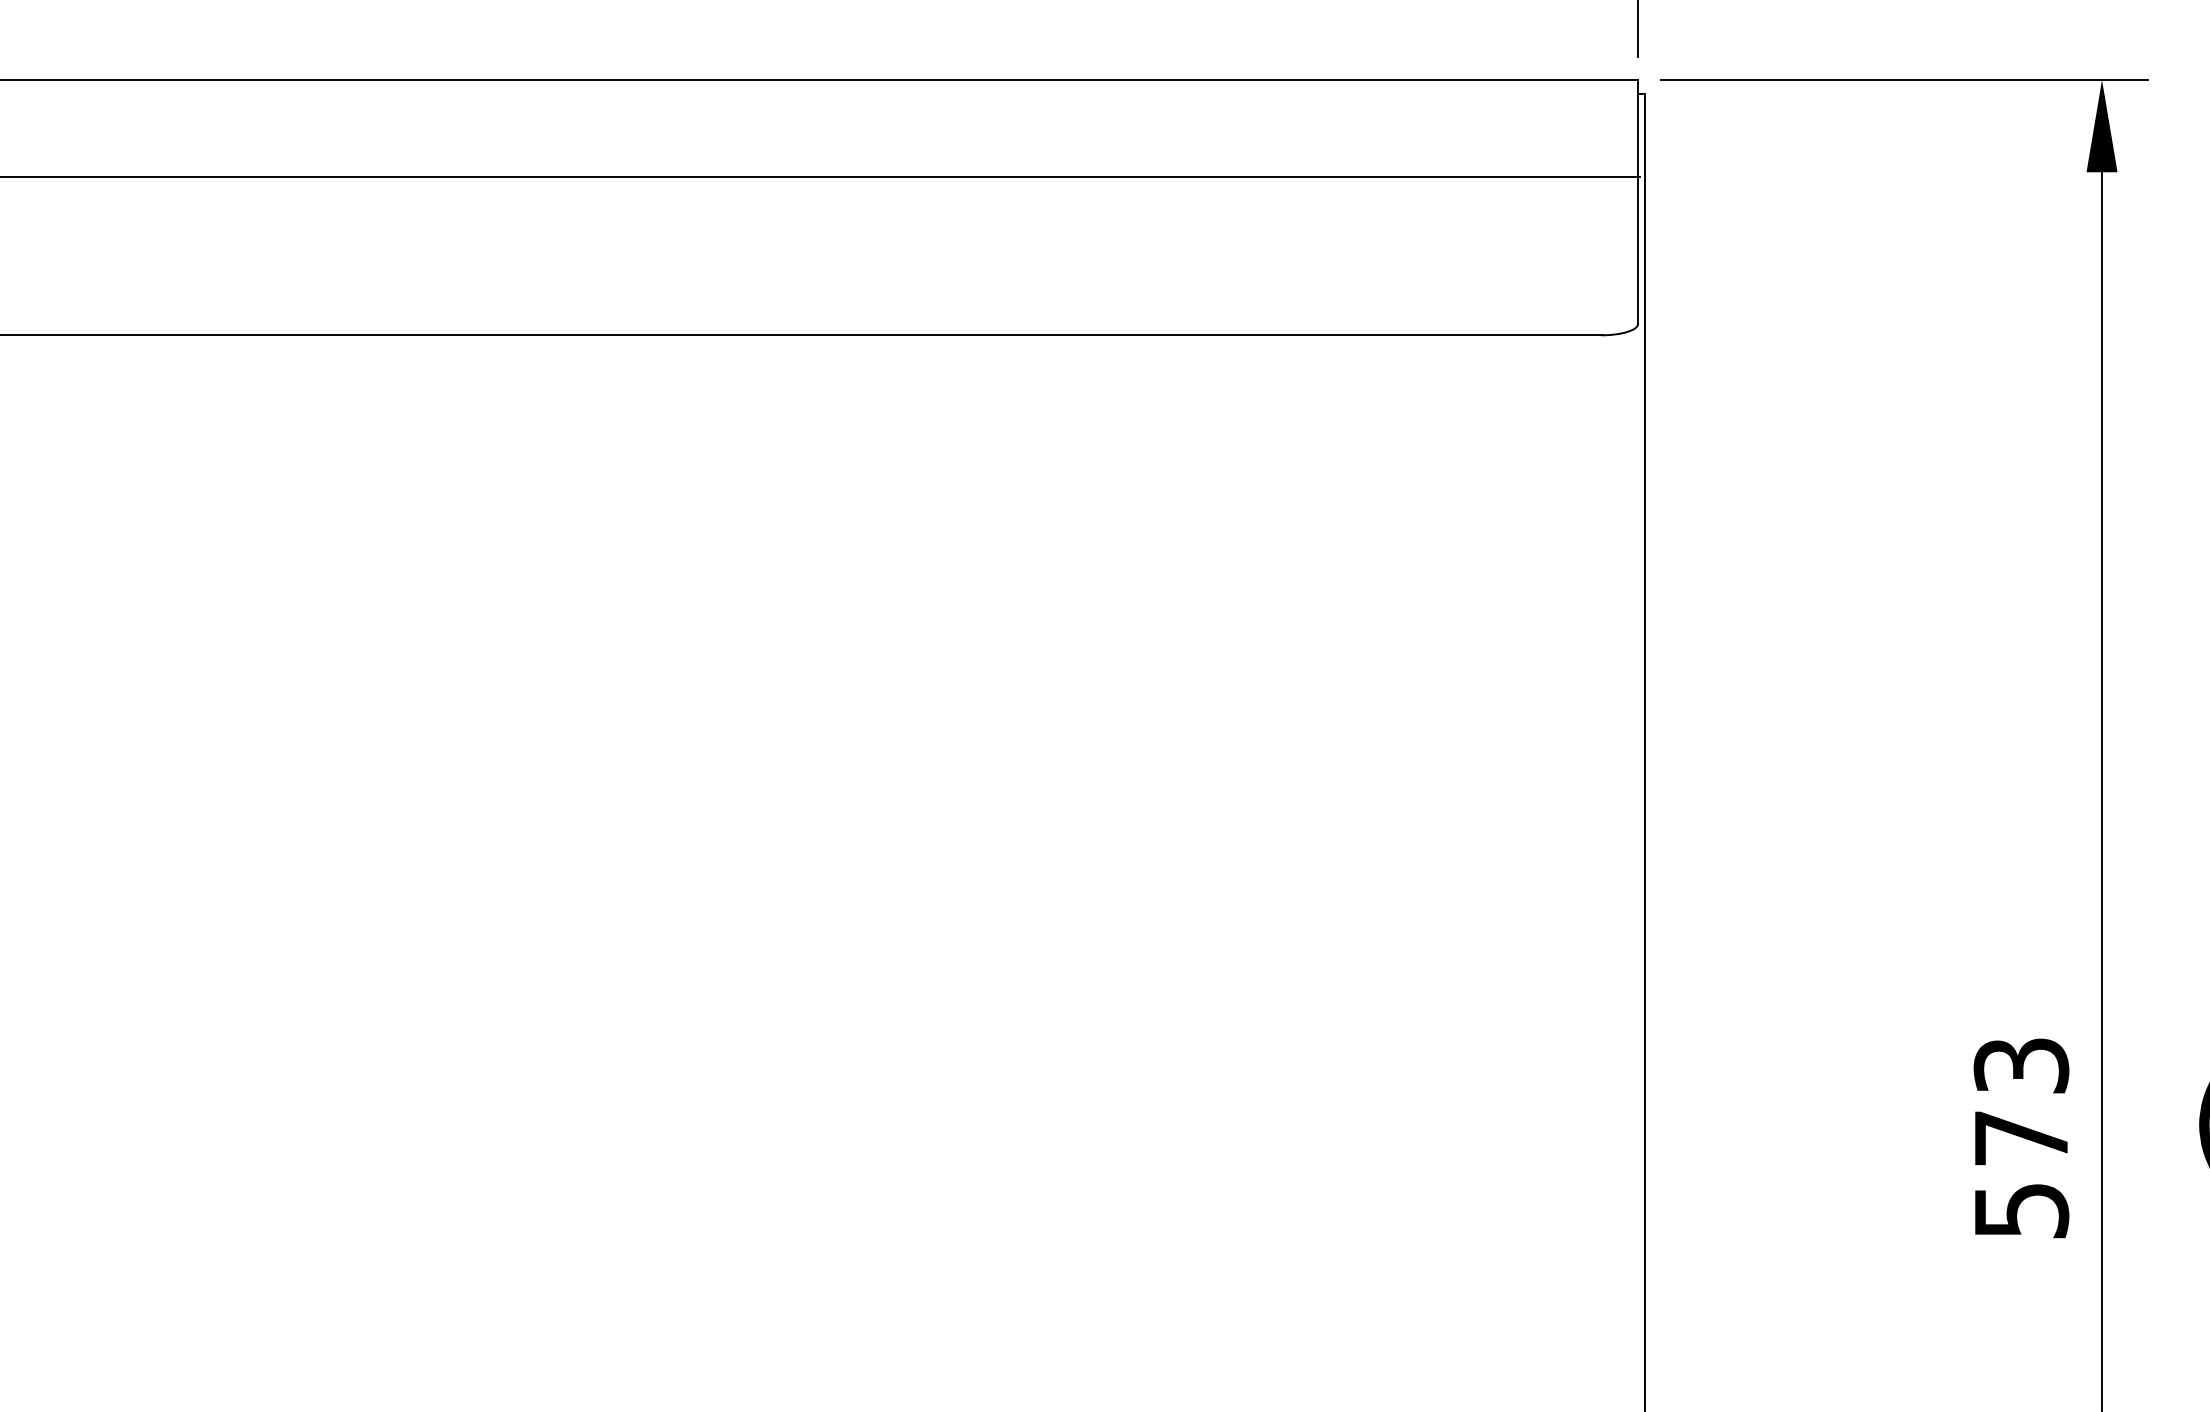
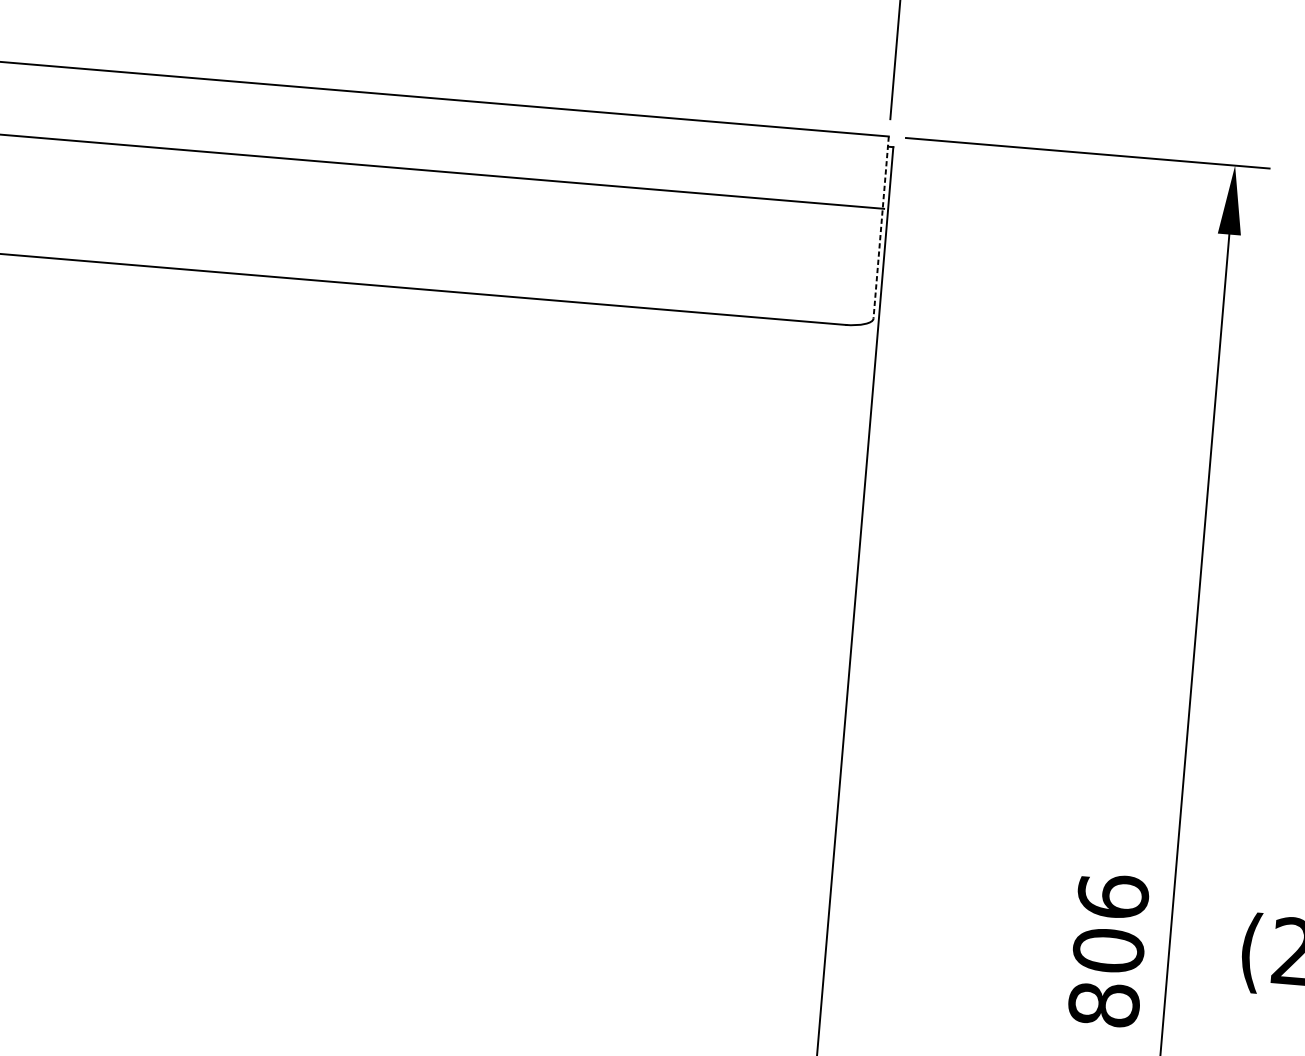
line: (1638, 202) -> (881, 228), solid -> dashed
text: (2021, 1137) -> (1108, 950), 573 -> 806

